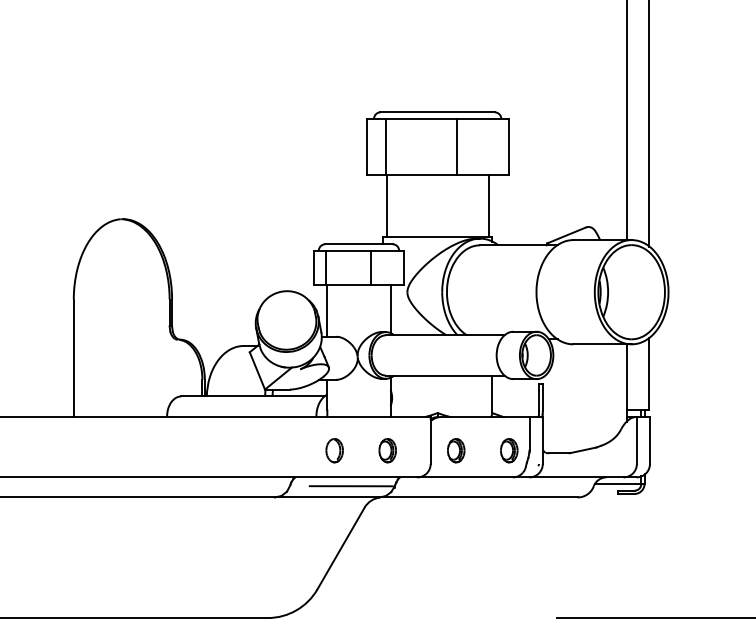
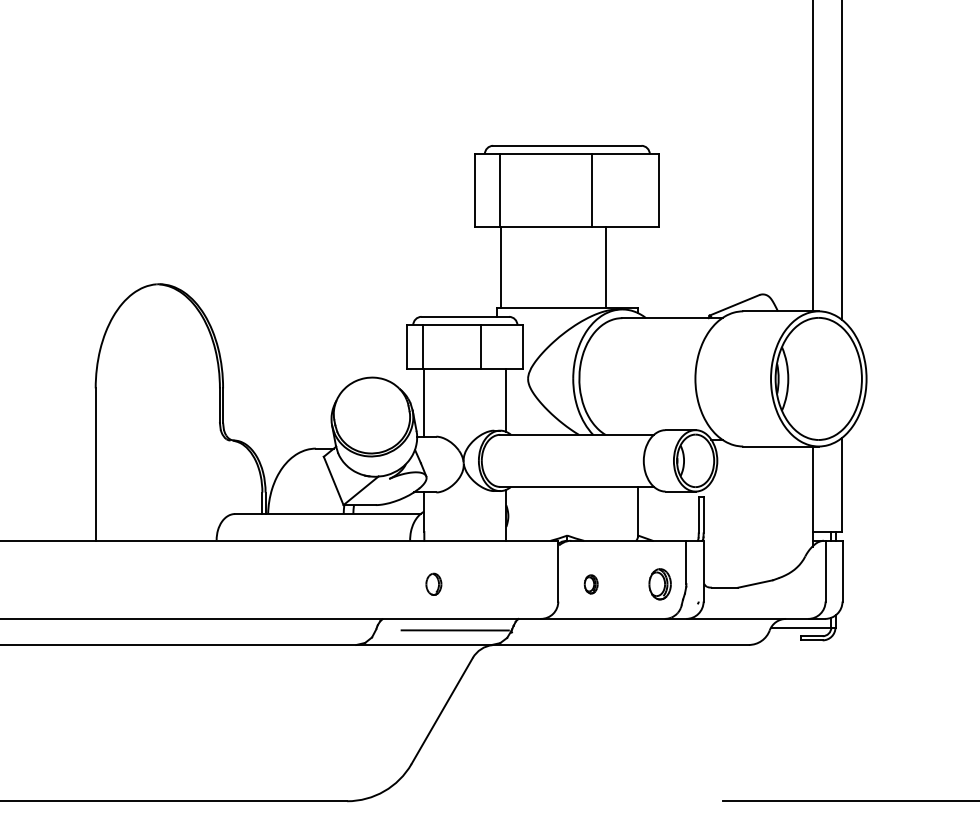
line: (488, 206) -> (606, 267), moved
part: (334, 450) -> (433, 584), size x0.7
part: (387, 450) -> (502, 584), removed
part: (455, 450) -> (590, 584), size x0.6

